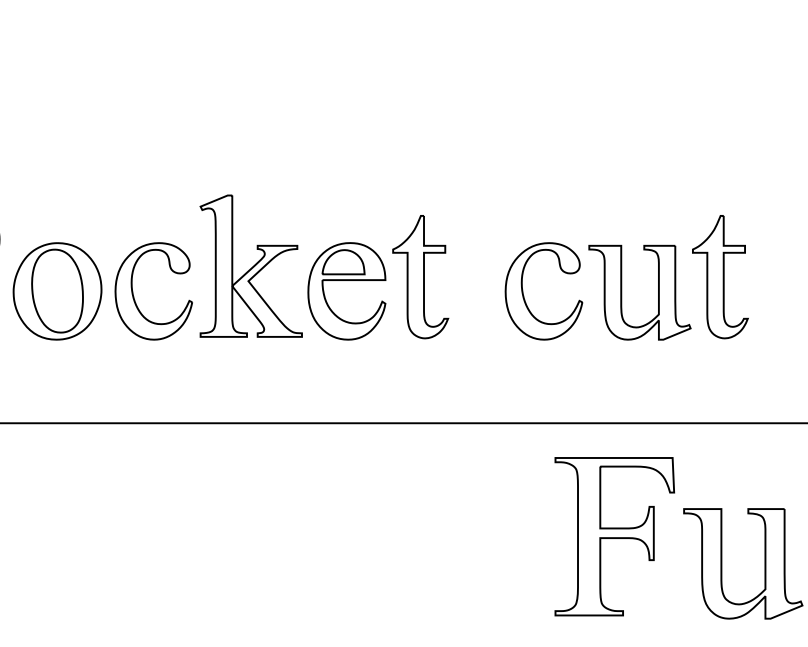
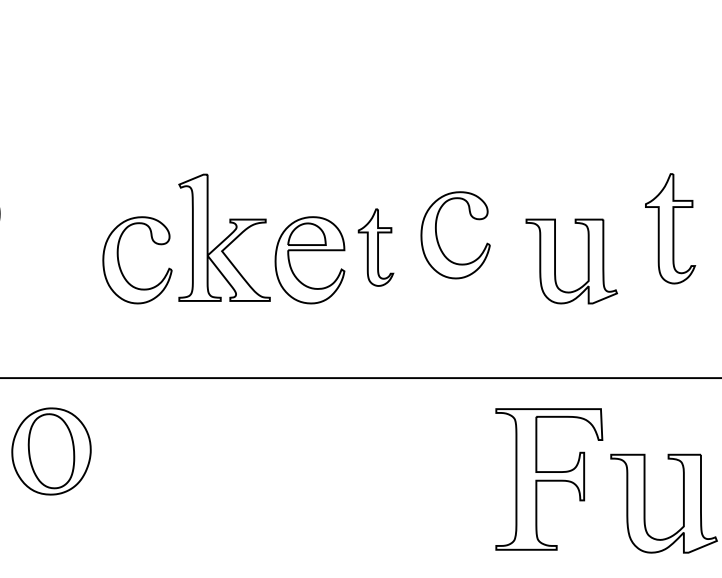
part: (420, 277) -> (375, 247), size x0.7
part: (720, 277) -> (670, 229), moved
part: (57, 291) -> (51, 451), moved
part: (524, 295) -> (438, 238), moved

